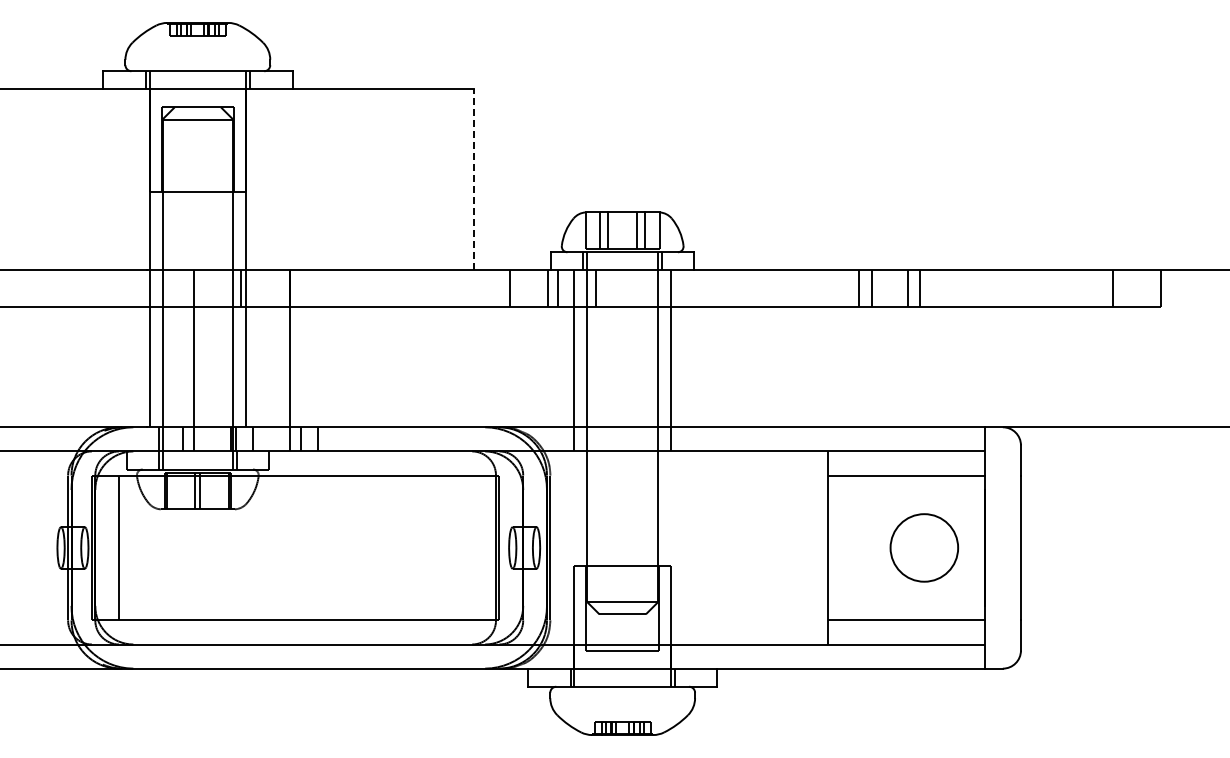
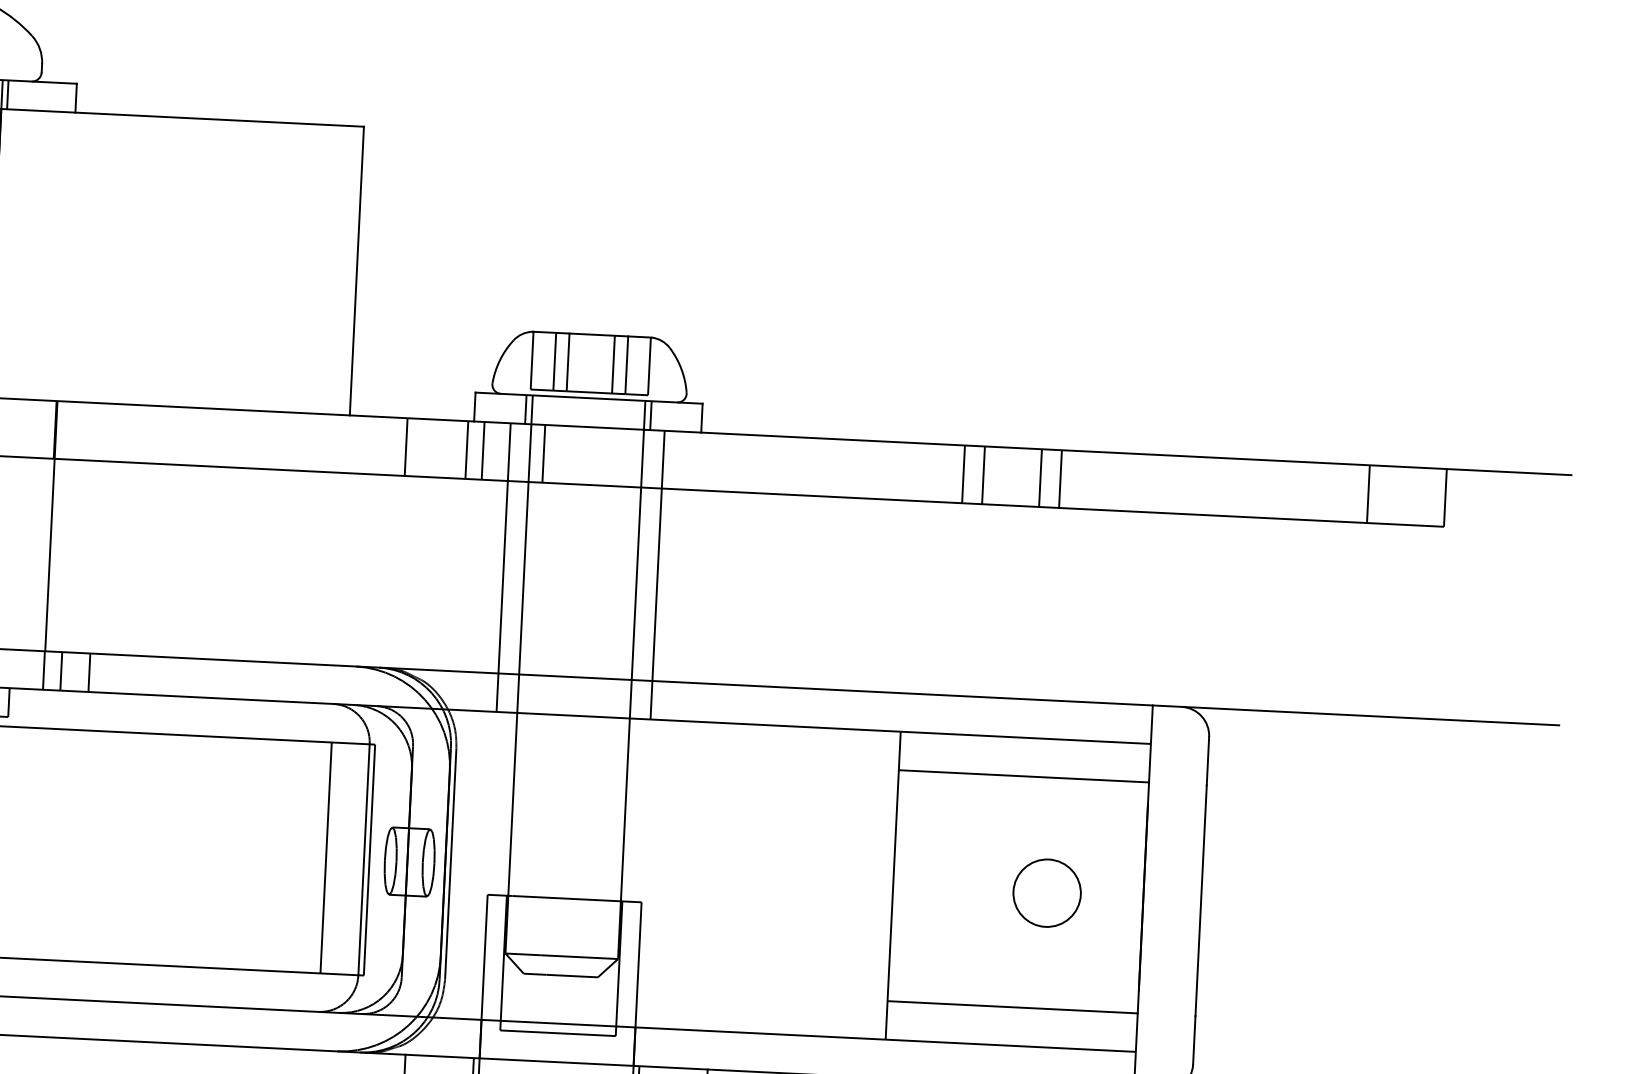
line: (473, 179) -> (356, 270), dashed -> solid
line: (472, 547) -> (326, 857), added
circle: (924, 547) -> (1047, 892), size x0.62

